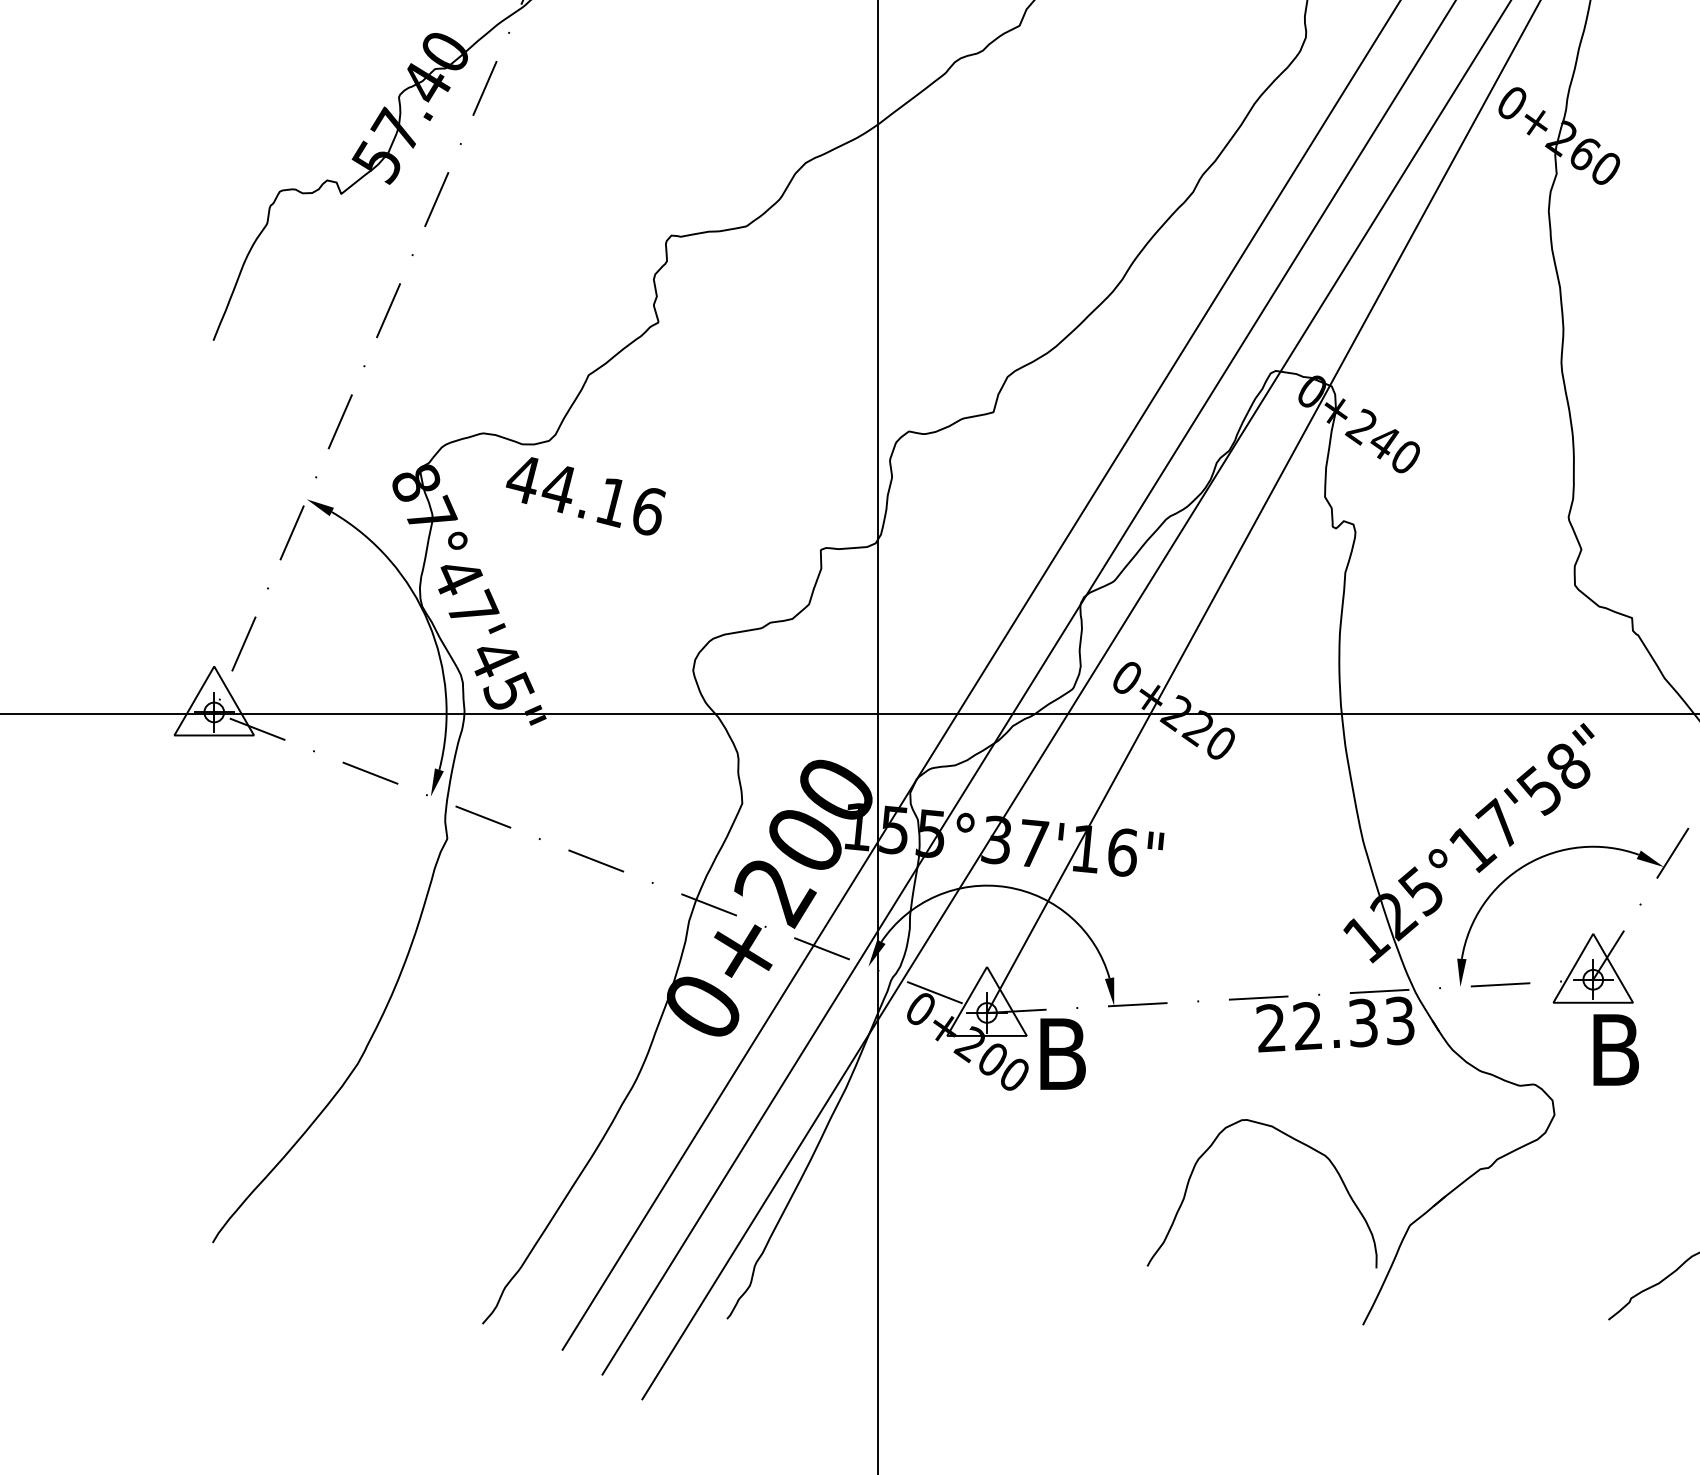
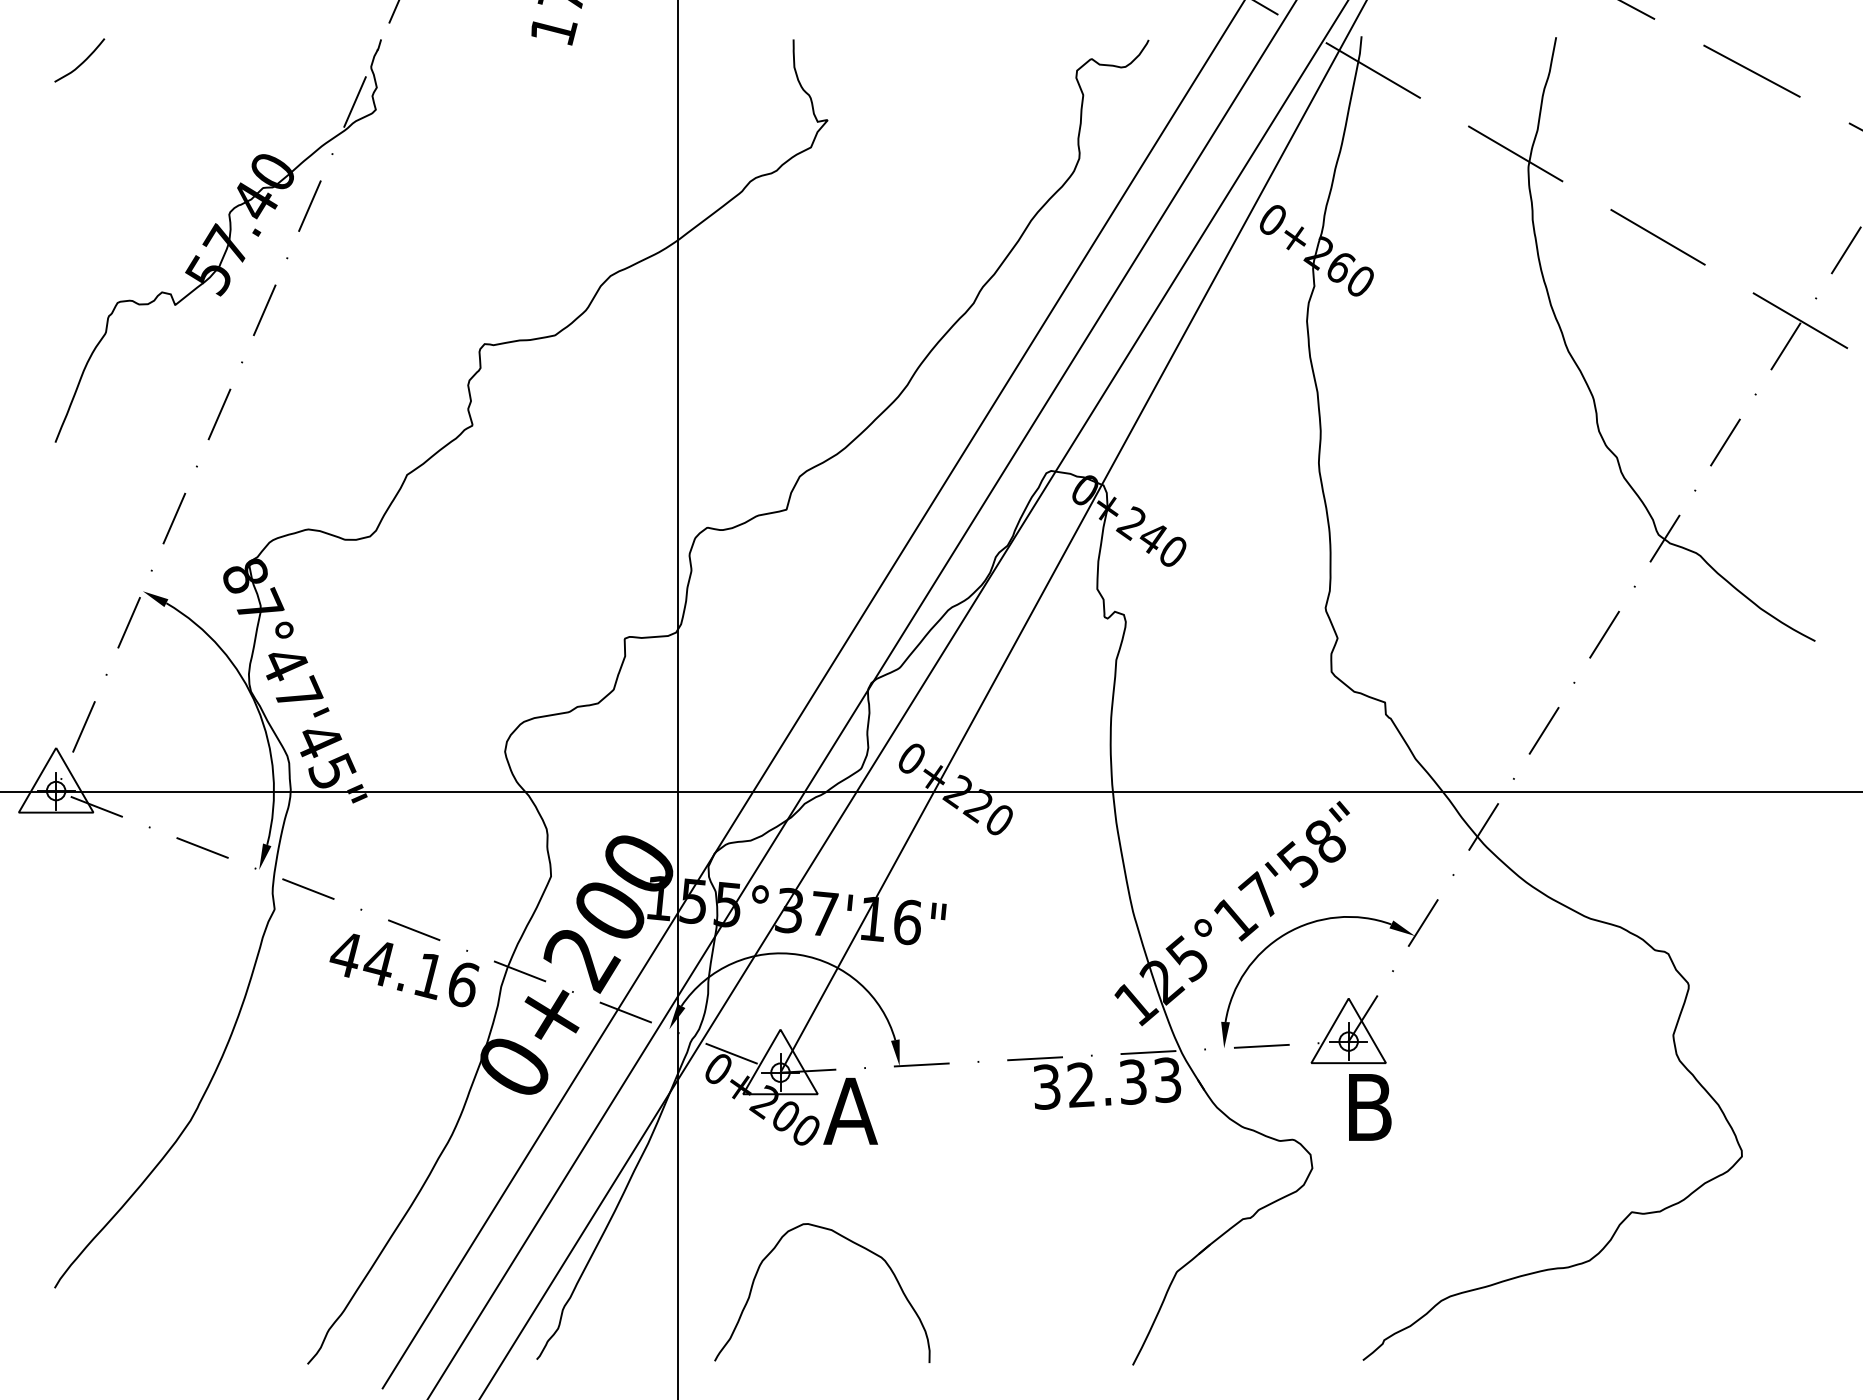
text: (585, 496) -> (404, 970), moved
text: (1270, 1027) -> (1046, 1086), 22.33 -> 32.33
text: (1061, 1053) -> (850, 1110), B -> A
curve: (1291, 1138) -> (849, 1241), moved

